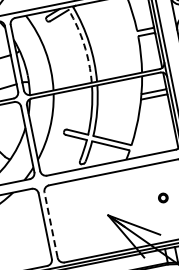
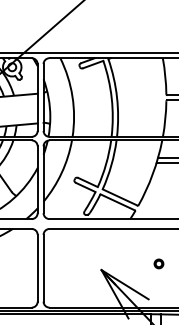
arc: (84, 45) -> (111, 98), dashed -> solid
line: (50, 224) -> (43, 267), dashed -> solid

